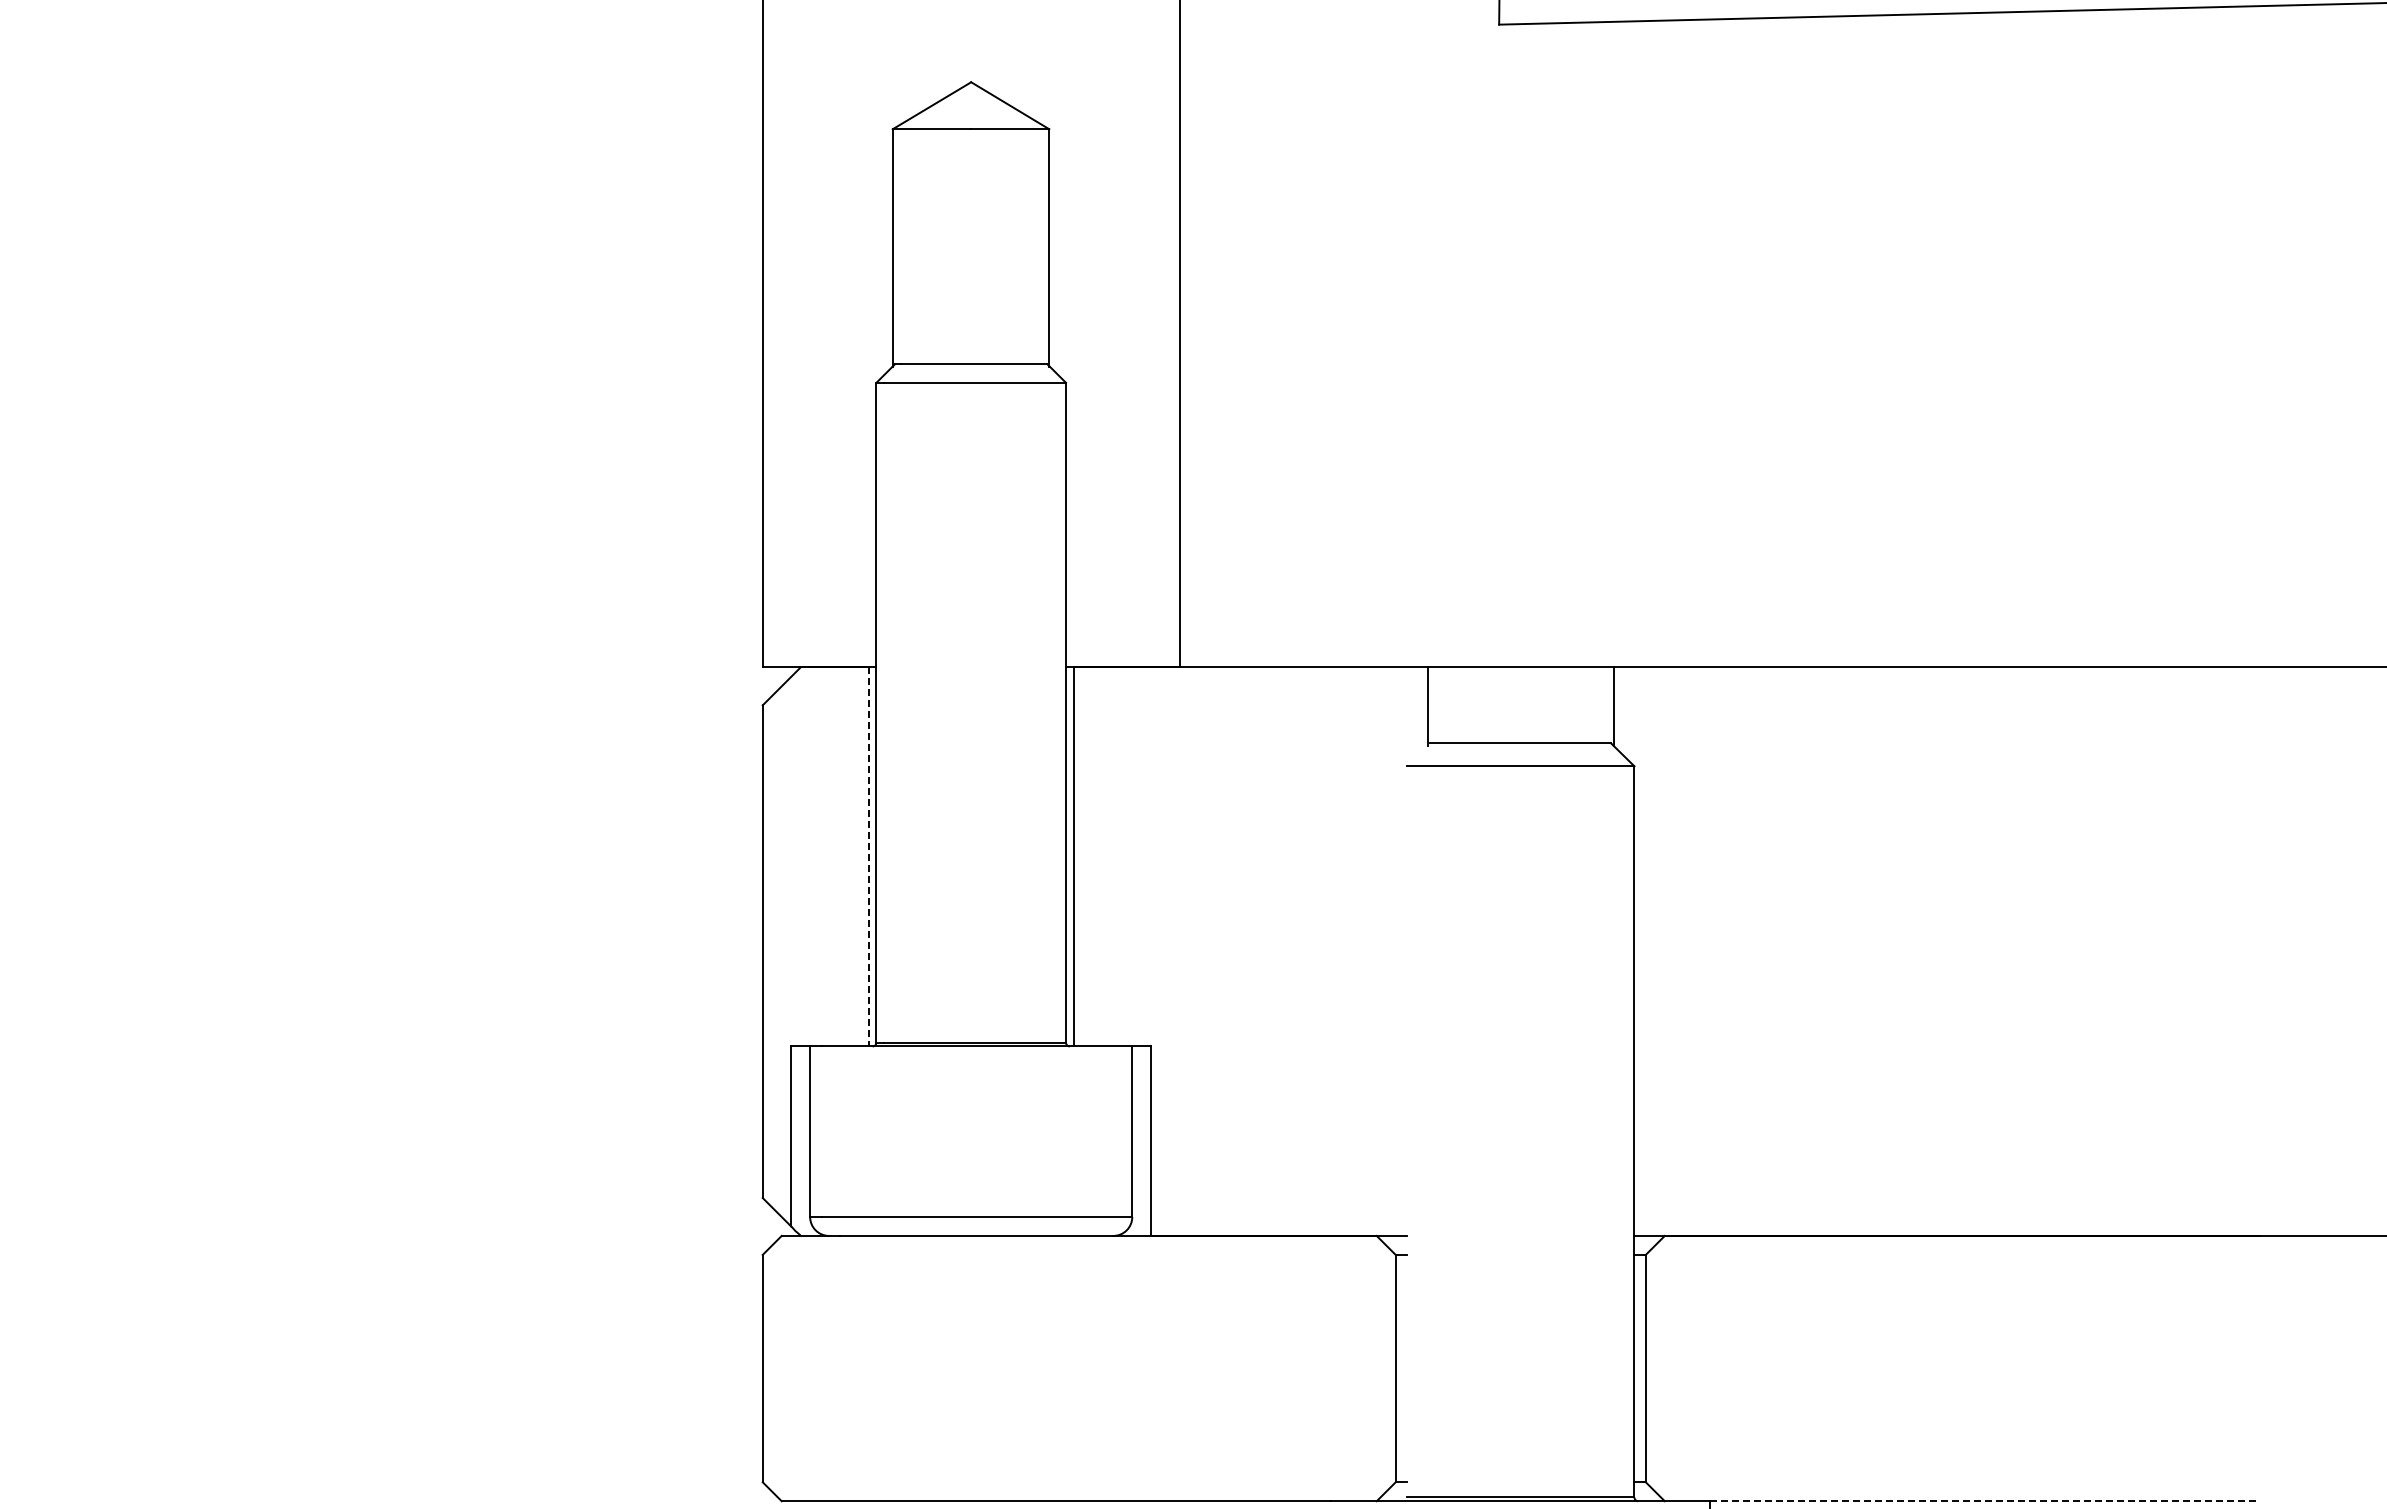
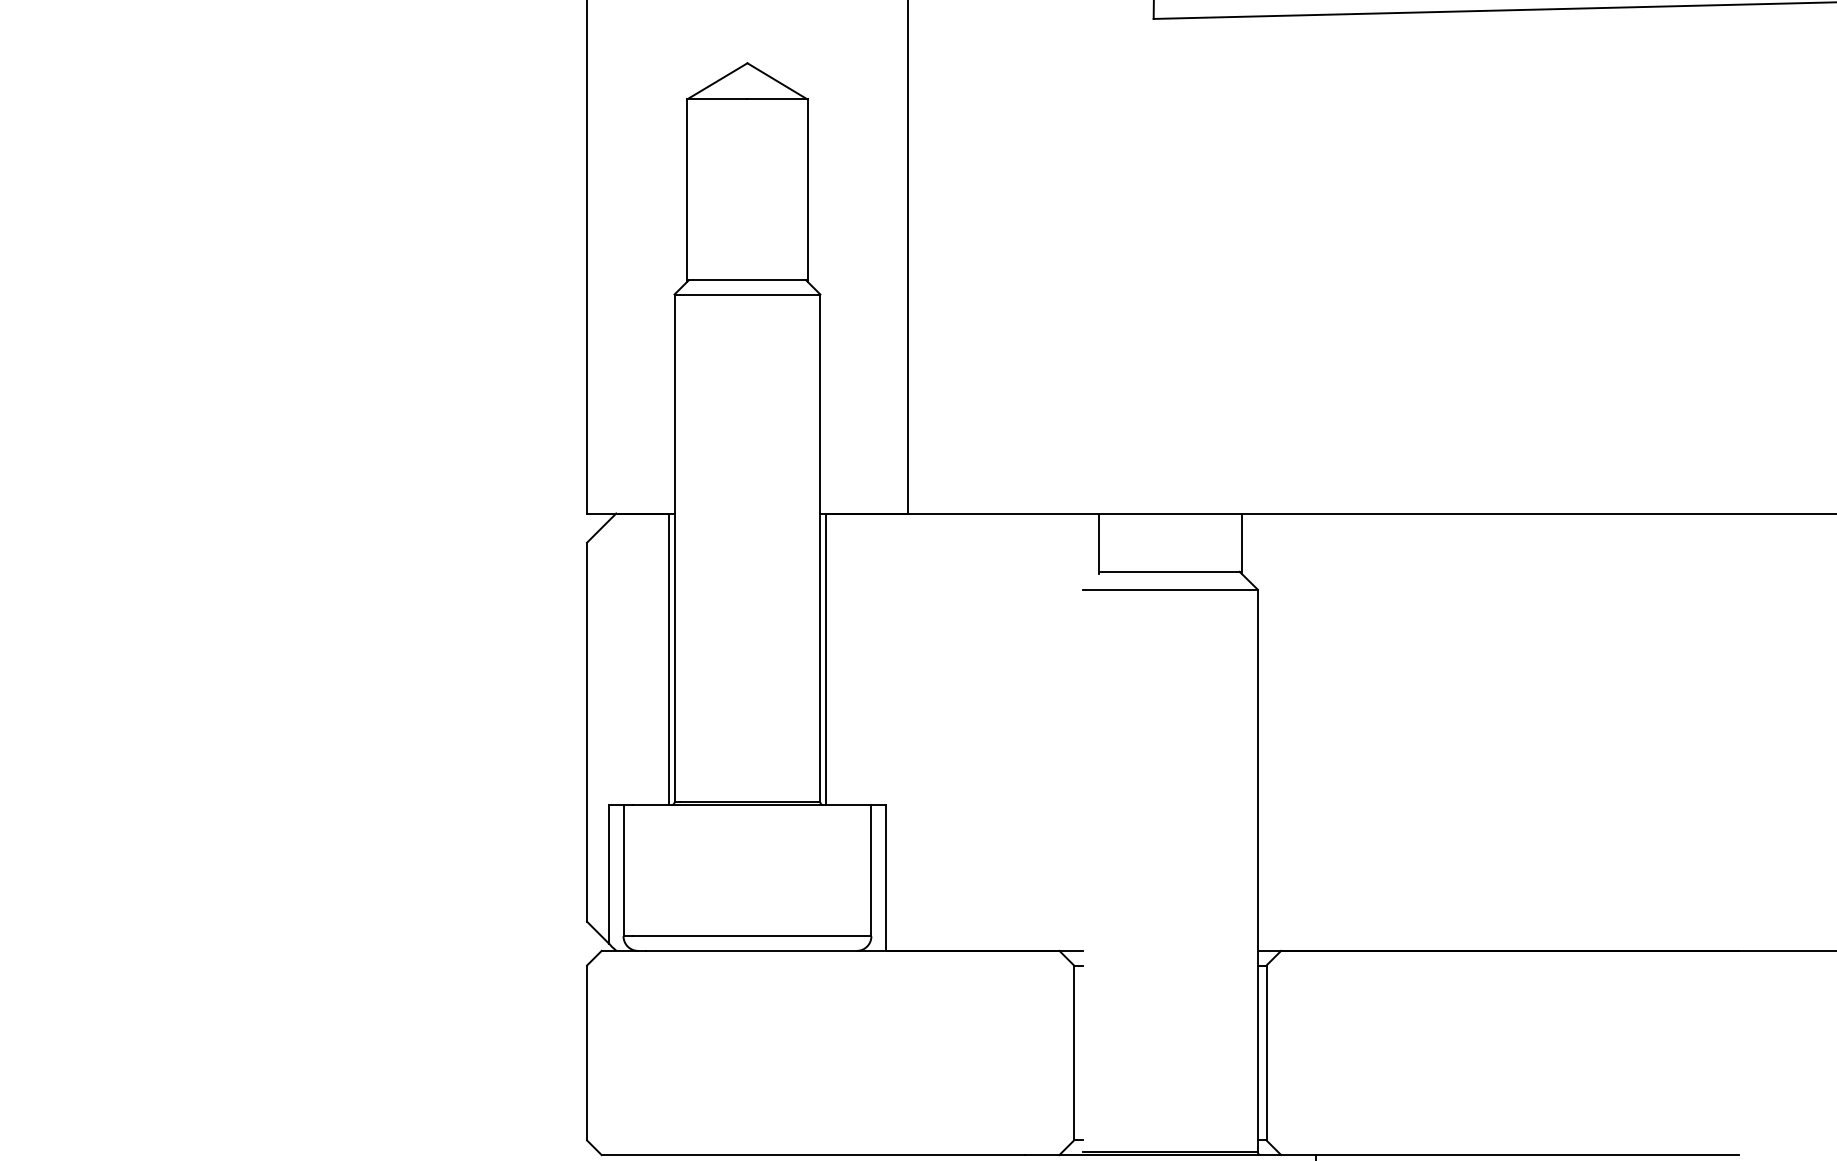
line: (868, 856) -> (668, 658), dashed -> solid
line: (1985, 1501) -> (1527, 1155), dashed -> solid

